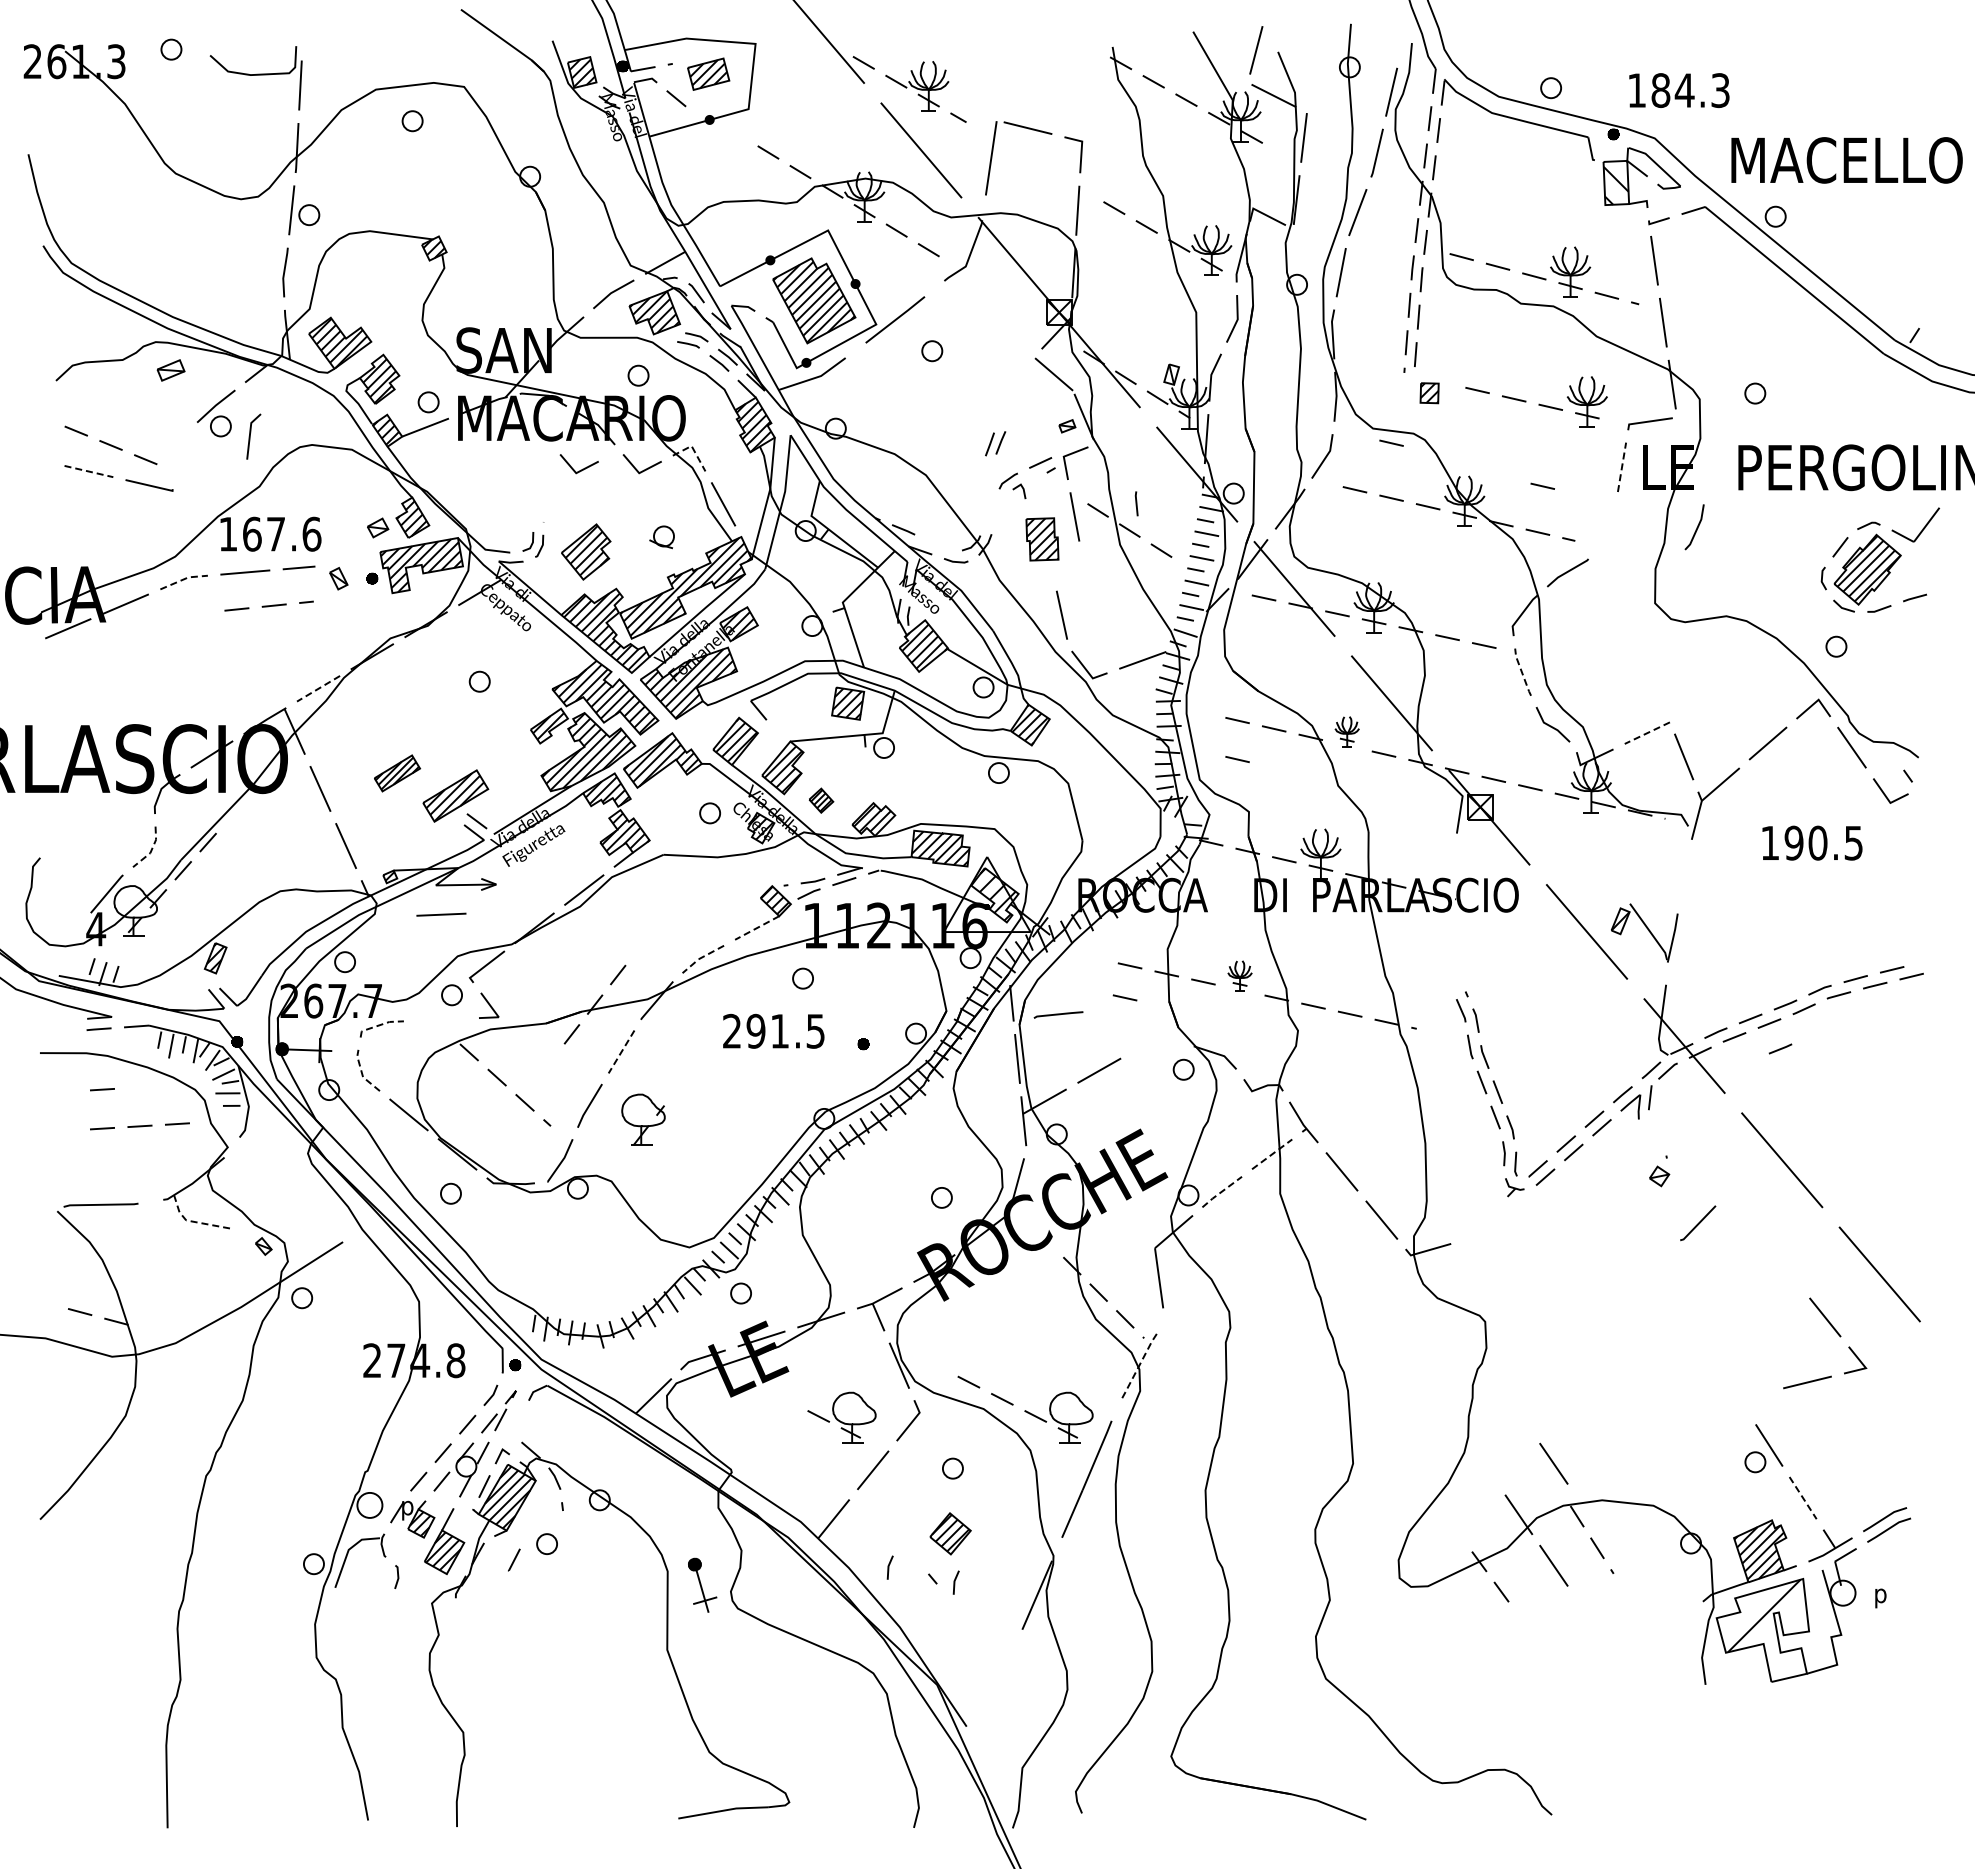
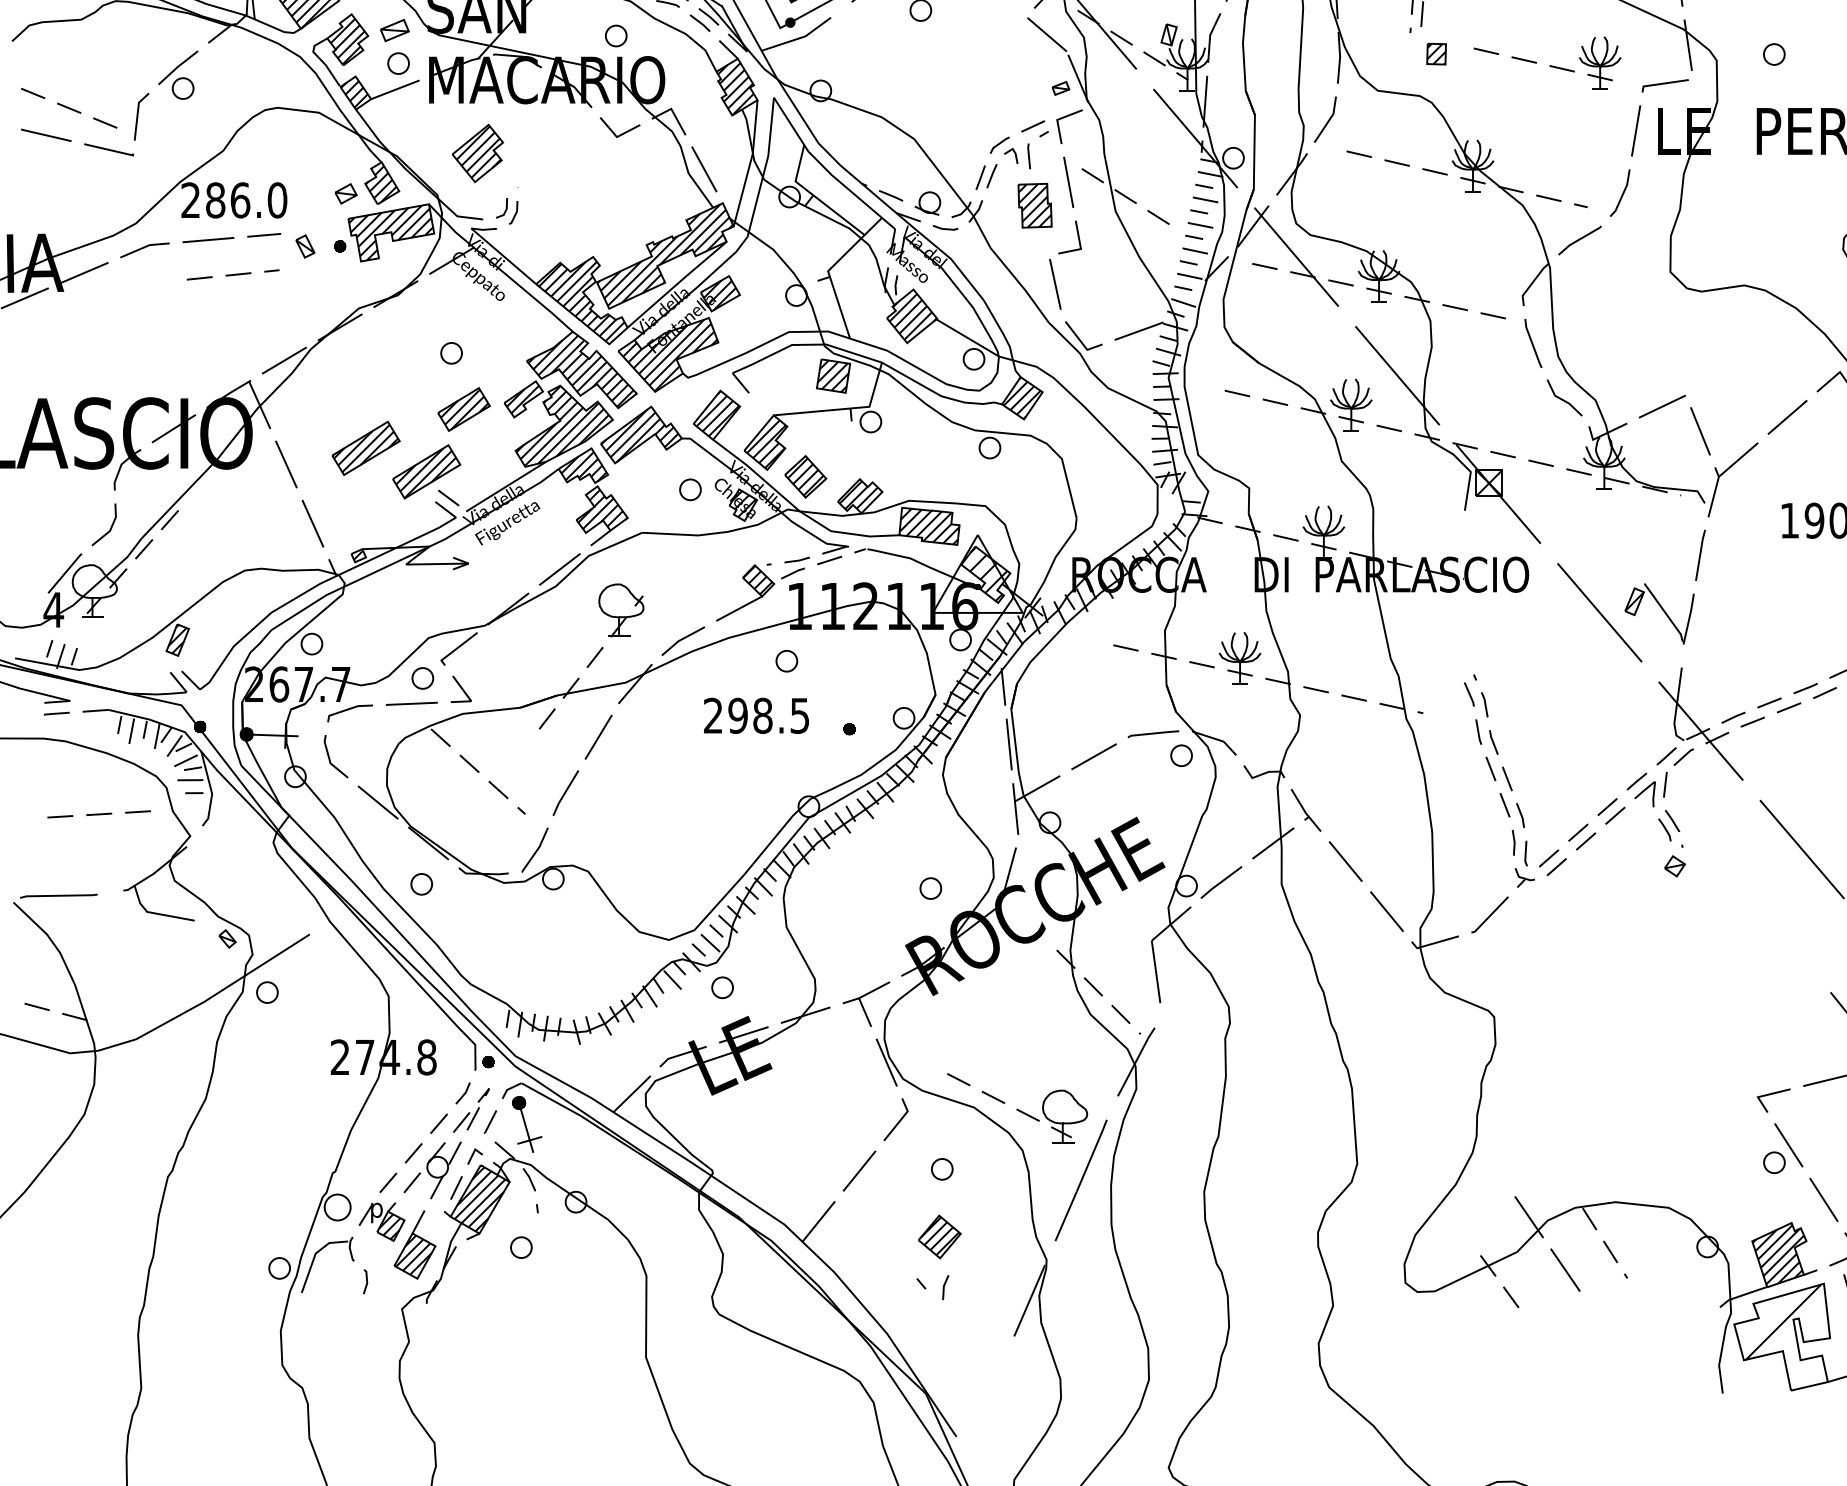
part: (170, 370) -> (394, 30), moved
line: (250, 436) -> (138, 116), moved
line: (1391, 442) -> (1397, 105), removed
part: (995, 443) -> (986, 176), moved
line: (693, 448) -> (673, 111), dashed -> solid
line: (1622, 466) -> (1636, 130), dashed -> solid
line: (582, 468) -> (558, 132), removed
line: (89, 471) -> (46, 135), dashed -> solid
line: (1542, 485) -> (1553, 149), removed
line: (1136, 503) -> (1028, 156), moved
line: (1696, 527) -> (1622, 193), moved
text: (270, 533) -> (234, 199), 167.6 -> 286.0
part: (661, 537) -> (927, 203), moved
part: (586, 551) -> (478, 152), moved
line: (1083, 569) -> (1077, 236), added
line: (184, 579) -> (145, 247), dashed -> solid
line: (1521, 672) -> (1531, 343), dashed -> solid
line: (318, 689) -> (284, 361), dashed -> solid
part: (1346, 731) -> (1350, 404), size x1.67
line: (1646, 733) -> (1661, 407), dashed -> solid
part: (491, 735) -> (463, 409), added
line: (1237, 759) -> (1237, 433), removed
part: (397, 773) -> (366, 448), size x1.43
part: (821, 800) -> (805, 476), size x1.67
line: (151, 850) -> (111, 528), dashed -> solid
line: (1684, 876) -> (1700, 555), added
line: (441, 914) -> (411, 703), moved
line: (756, 928) -> (738, 609), dashed -> solid
line: (701, 957) -> (681, 639), dashed -> solid
part: (1239, 975) -> (1239, 657), size x1.67
line: (1124, 997) -> (1120, 680), removed
line: (1058, 1014) -> (1153, 733), moved
line: (379, 1025) -> (347, 709), dashed -> solid
text: (779, 1030) -> (762, 715), 291.5 -> 298.5
line: (1780, 1048) -> (1800, 733), removed
line: (621, 1052) -> (598, 737), dashed -> solid
line: (362, 1073) -> (329, 759), dashed -> solid
line: (102, 1089) -> (60, 776), removed
part: (643, 1119) -> (621, 610), moved
part: (1653, 1137) -> (1668, 825), added
line: (1272, 1154) -> (1273, 843), dashed -> solid
line: (1221, 1192) -> (1220, 882), dashed -> solid
line: (194, 1221) -> (155, 913), dashed -> solid
line: (1698, 1223) -> (1490, 915), moved
line: (1140, 1364) -> (1136, 1061), dashed -> solid
line: (1751, 1397) -> (1770, 1095), added
part: (841, 1417) -> (826, 1116), removed
line: (1553, 1463) -> (1565, 1164), removed
line: (1803, 1498) -> (1824, 1200), dashed -> solid
line: (514, 1559) -> (490, 1121), moved
line: (889, 1567) -> (876, 1271), removed
part: (702, 1584) -> (527, 1123), moved

